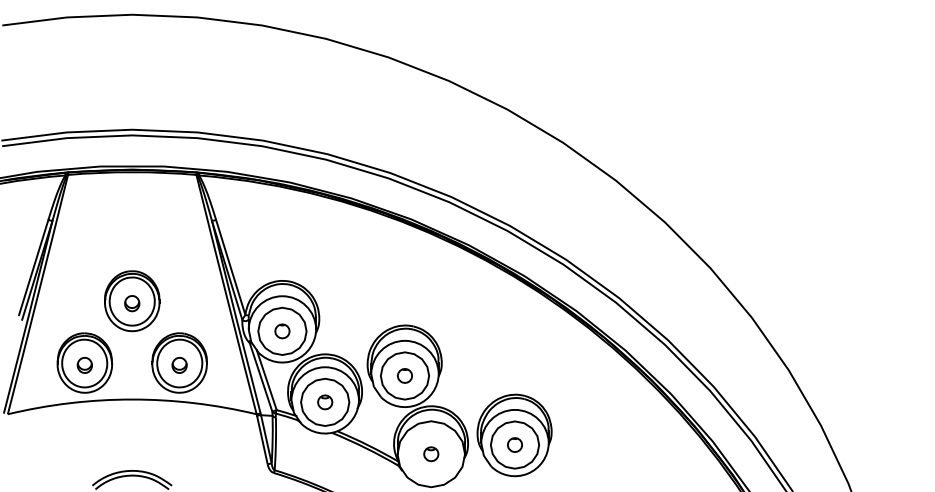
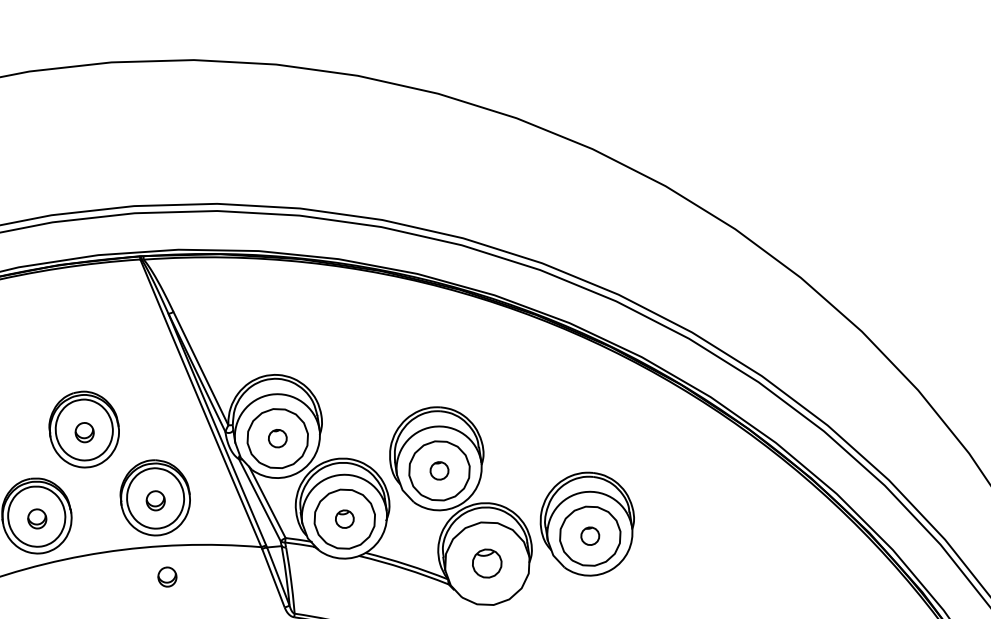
part: (179, 426) -> (167, 577), added
part: (431, 454) -> (487, 564), size x1.6

